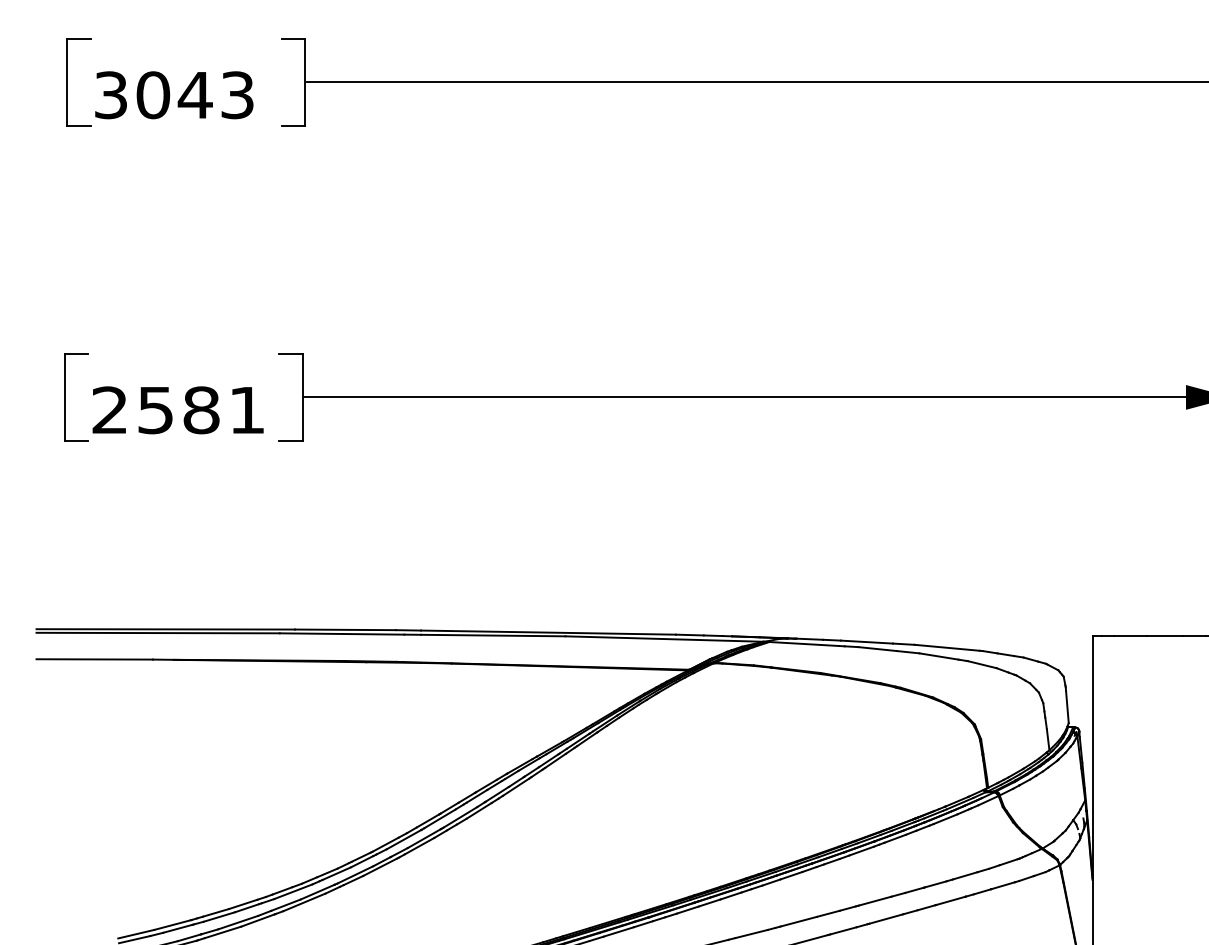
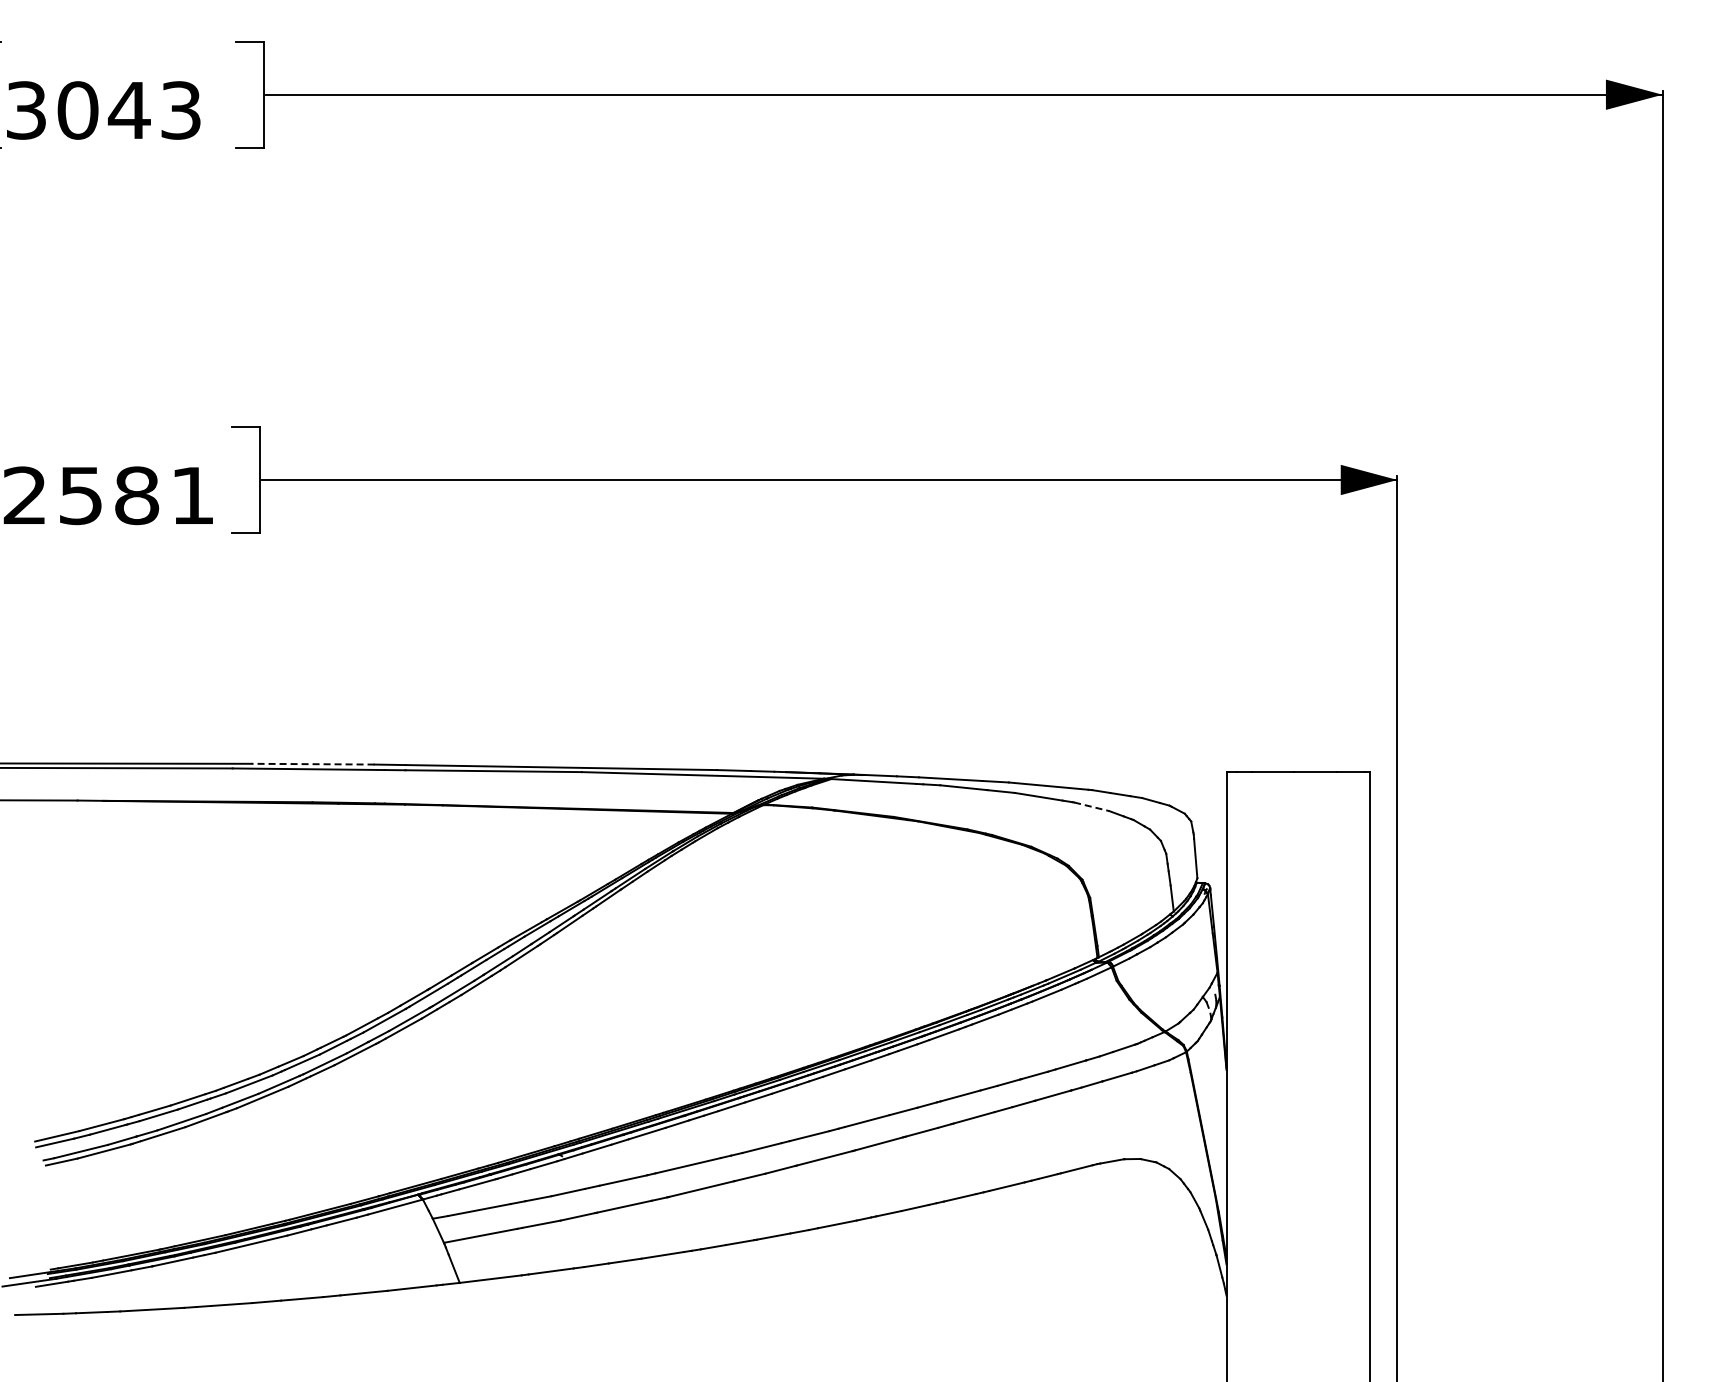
line: (345, 630) -> (312, 764), solid -> dashed
line: (982, 664) -> (1092, 806), solid -> dashed

